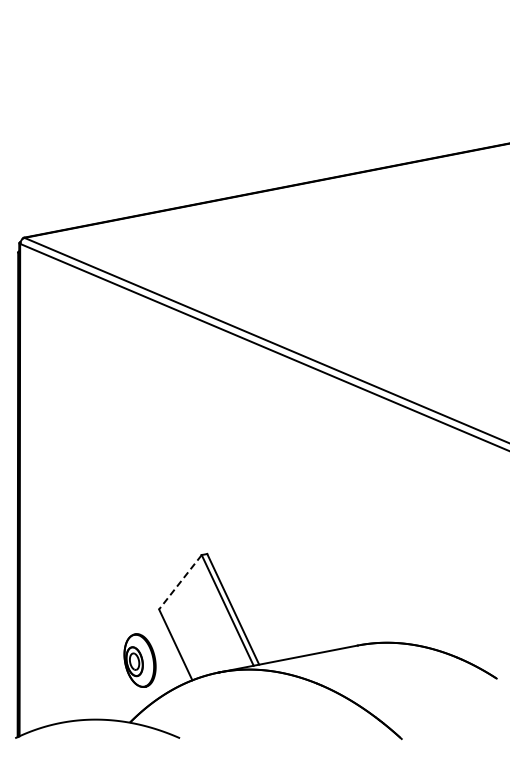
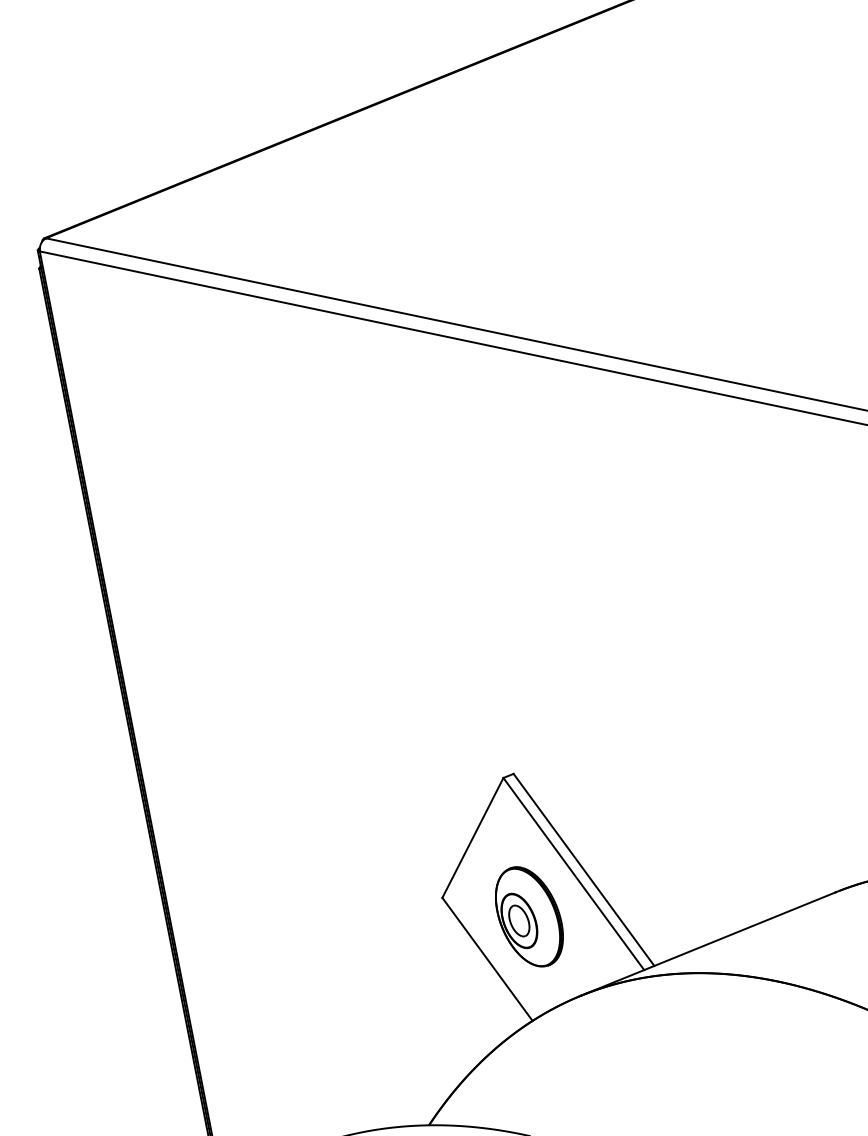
line: (180, 582) -> (473, 838), dashed -> solid
part: (139, 660) -> (528, 916), moved

